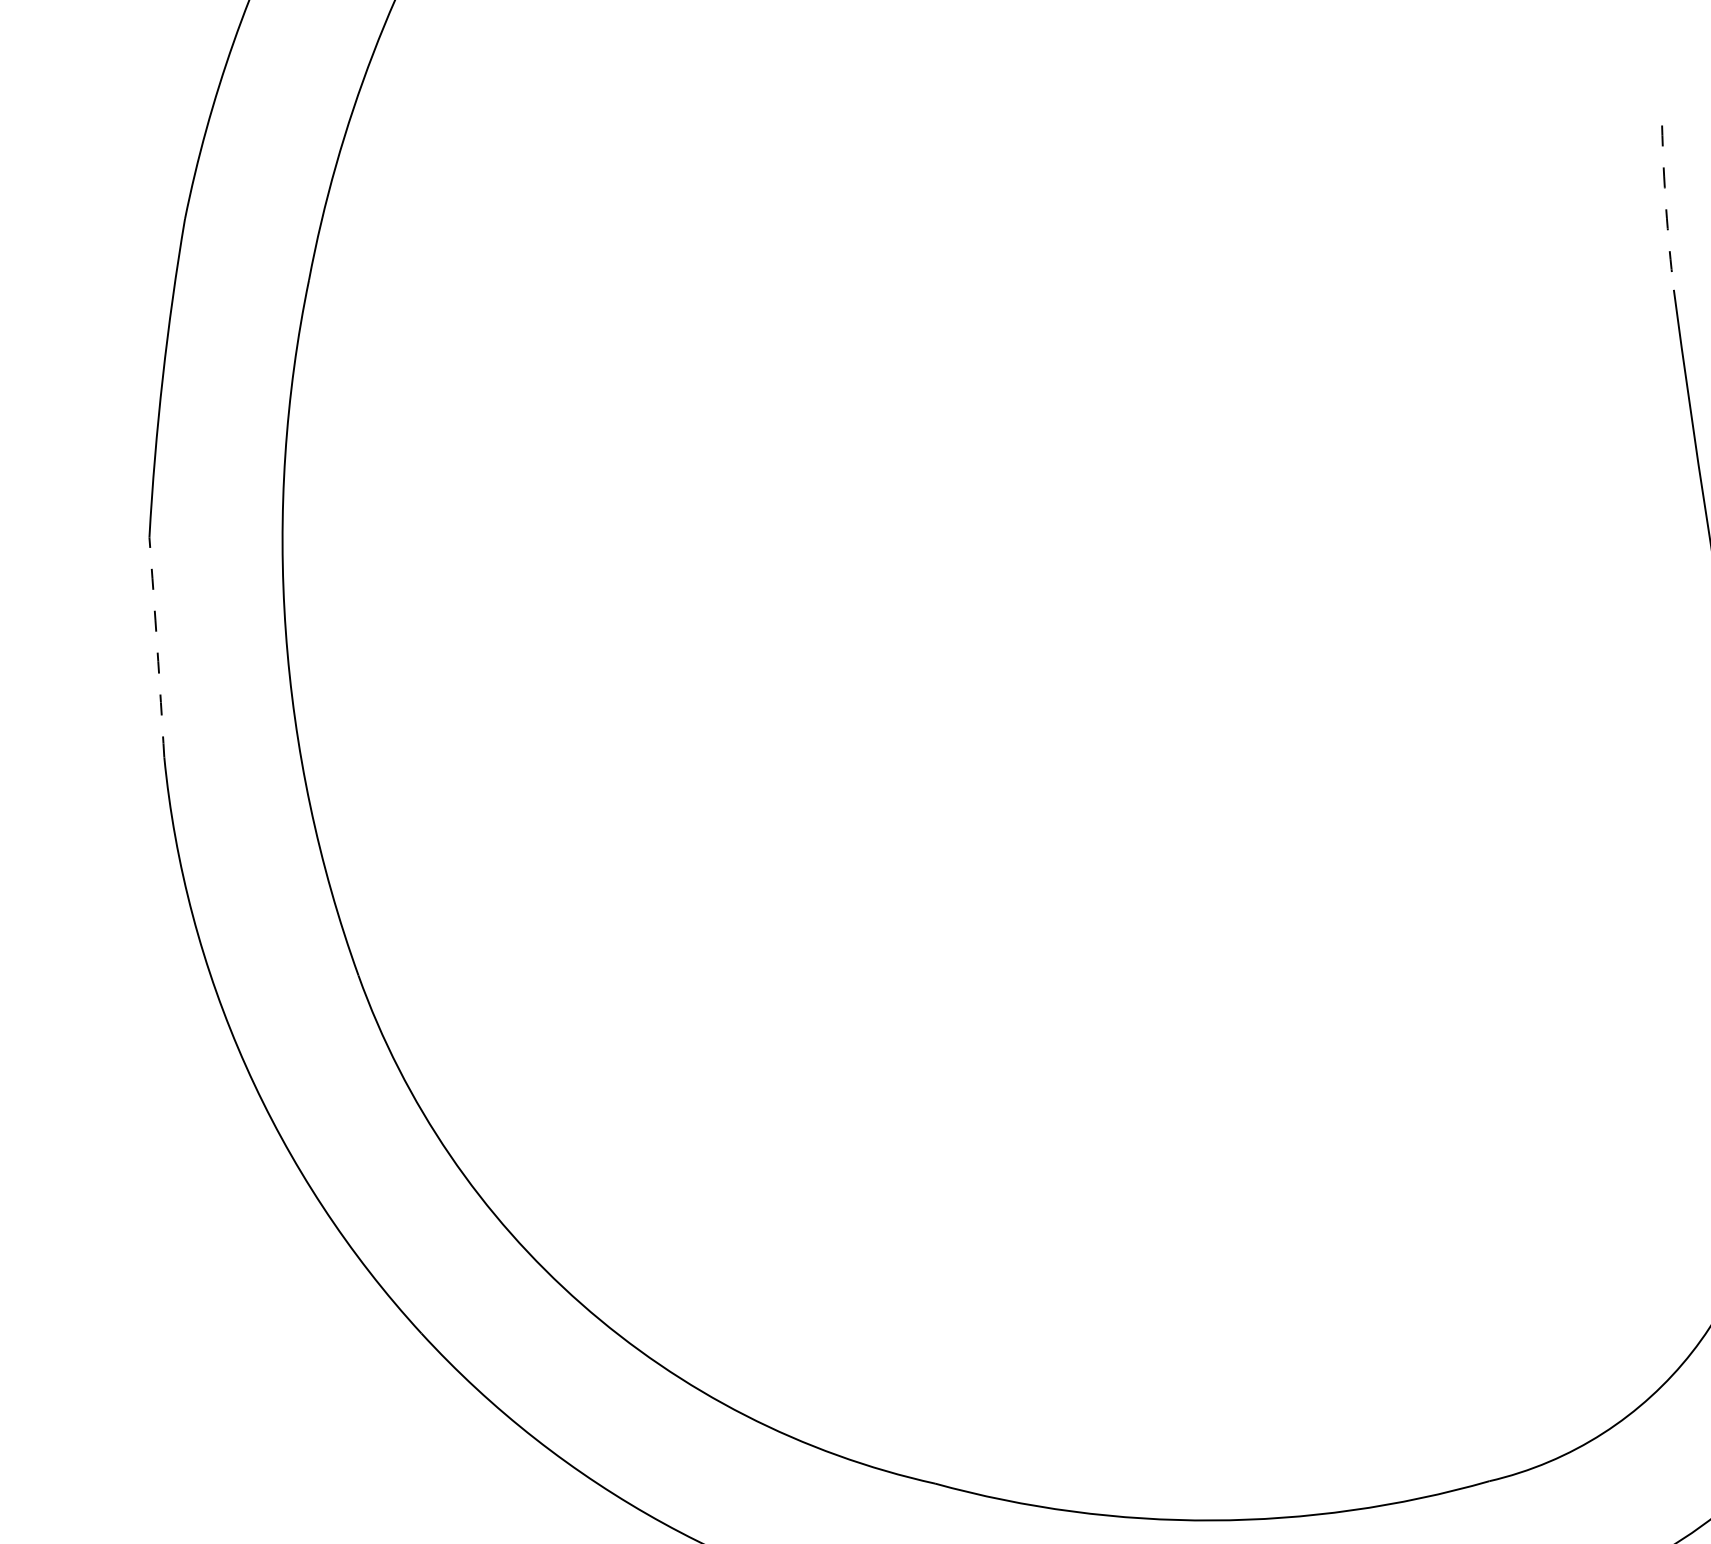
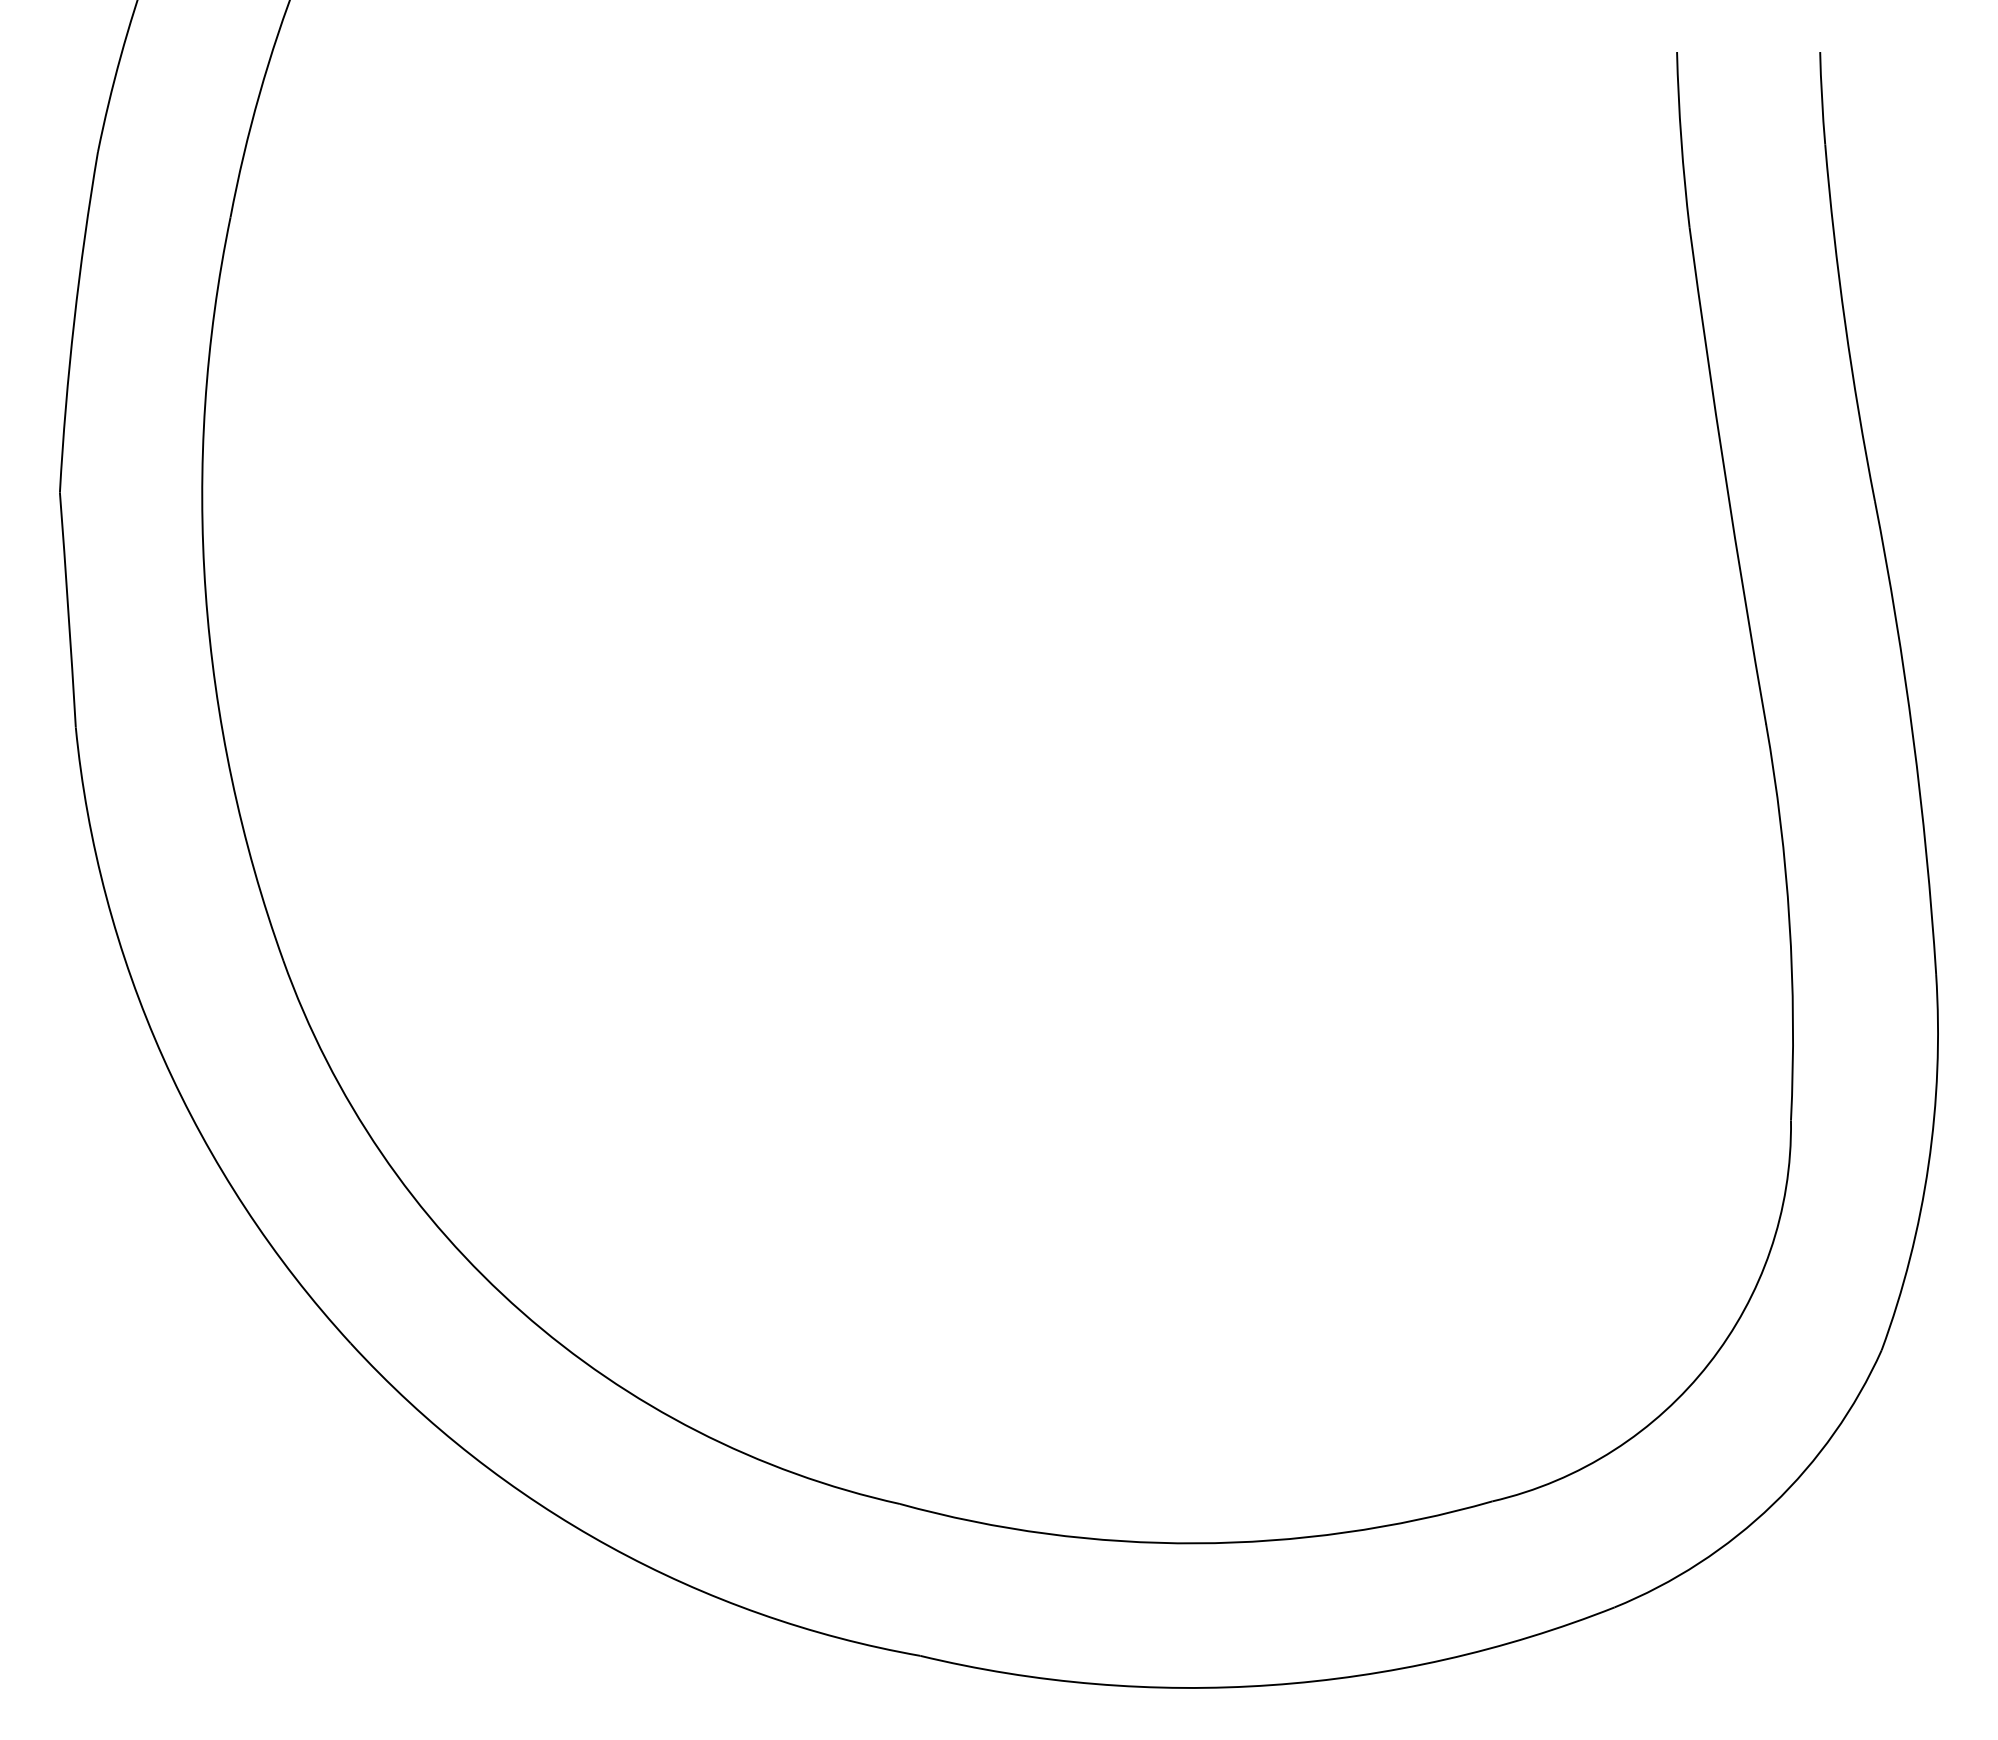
arc: (1666, 208) -> (1681, 140), dashed -> solid
arc: (157, 647) -> (68, 610), dashed -> solid

